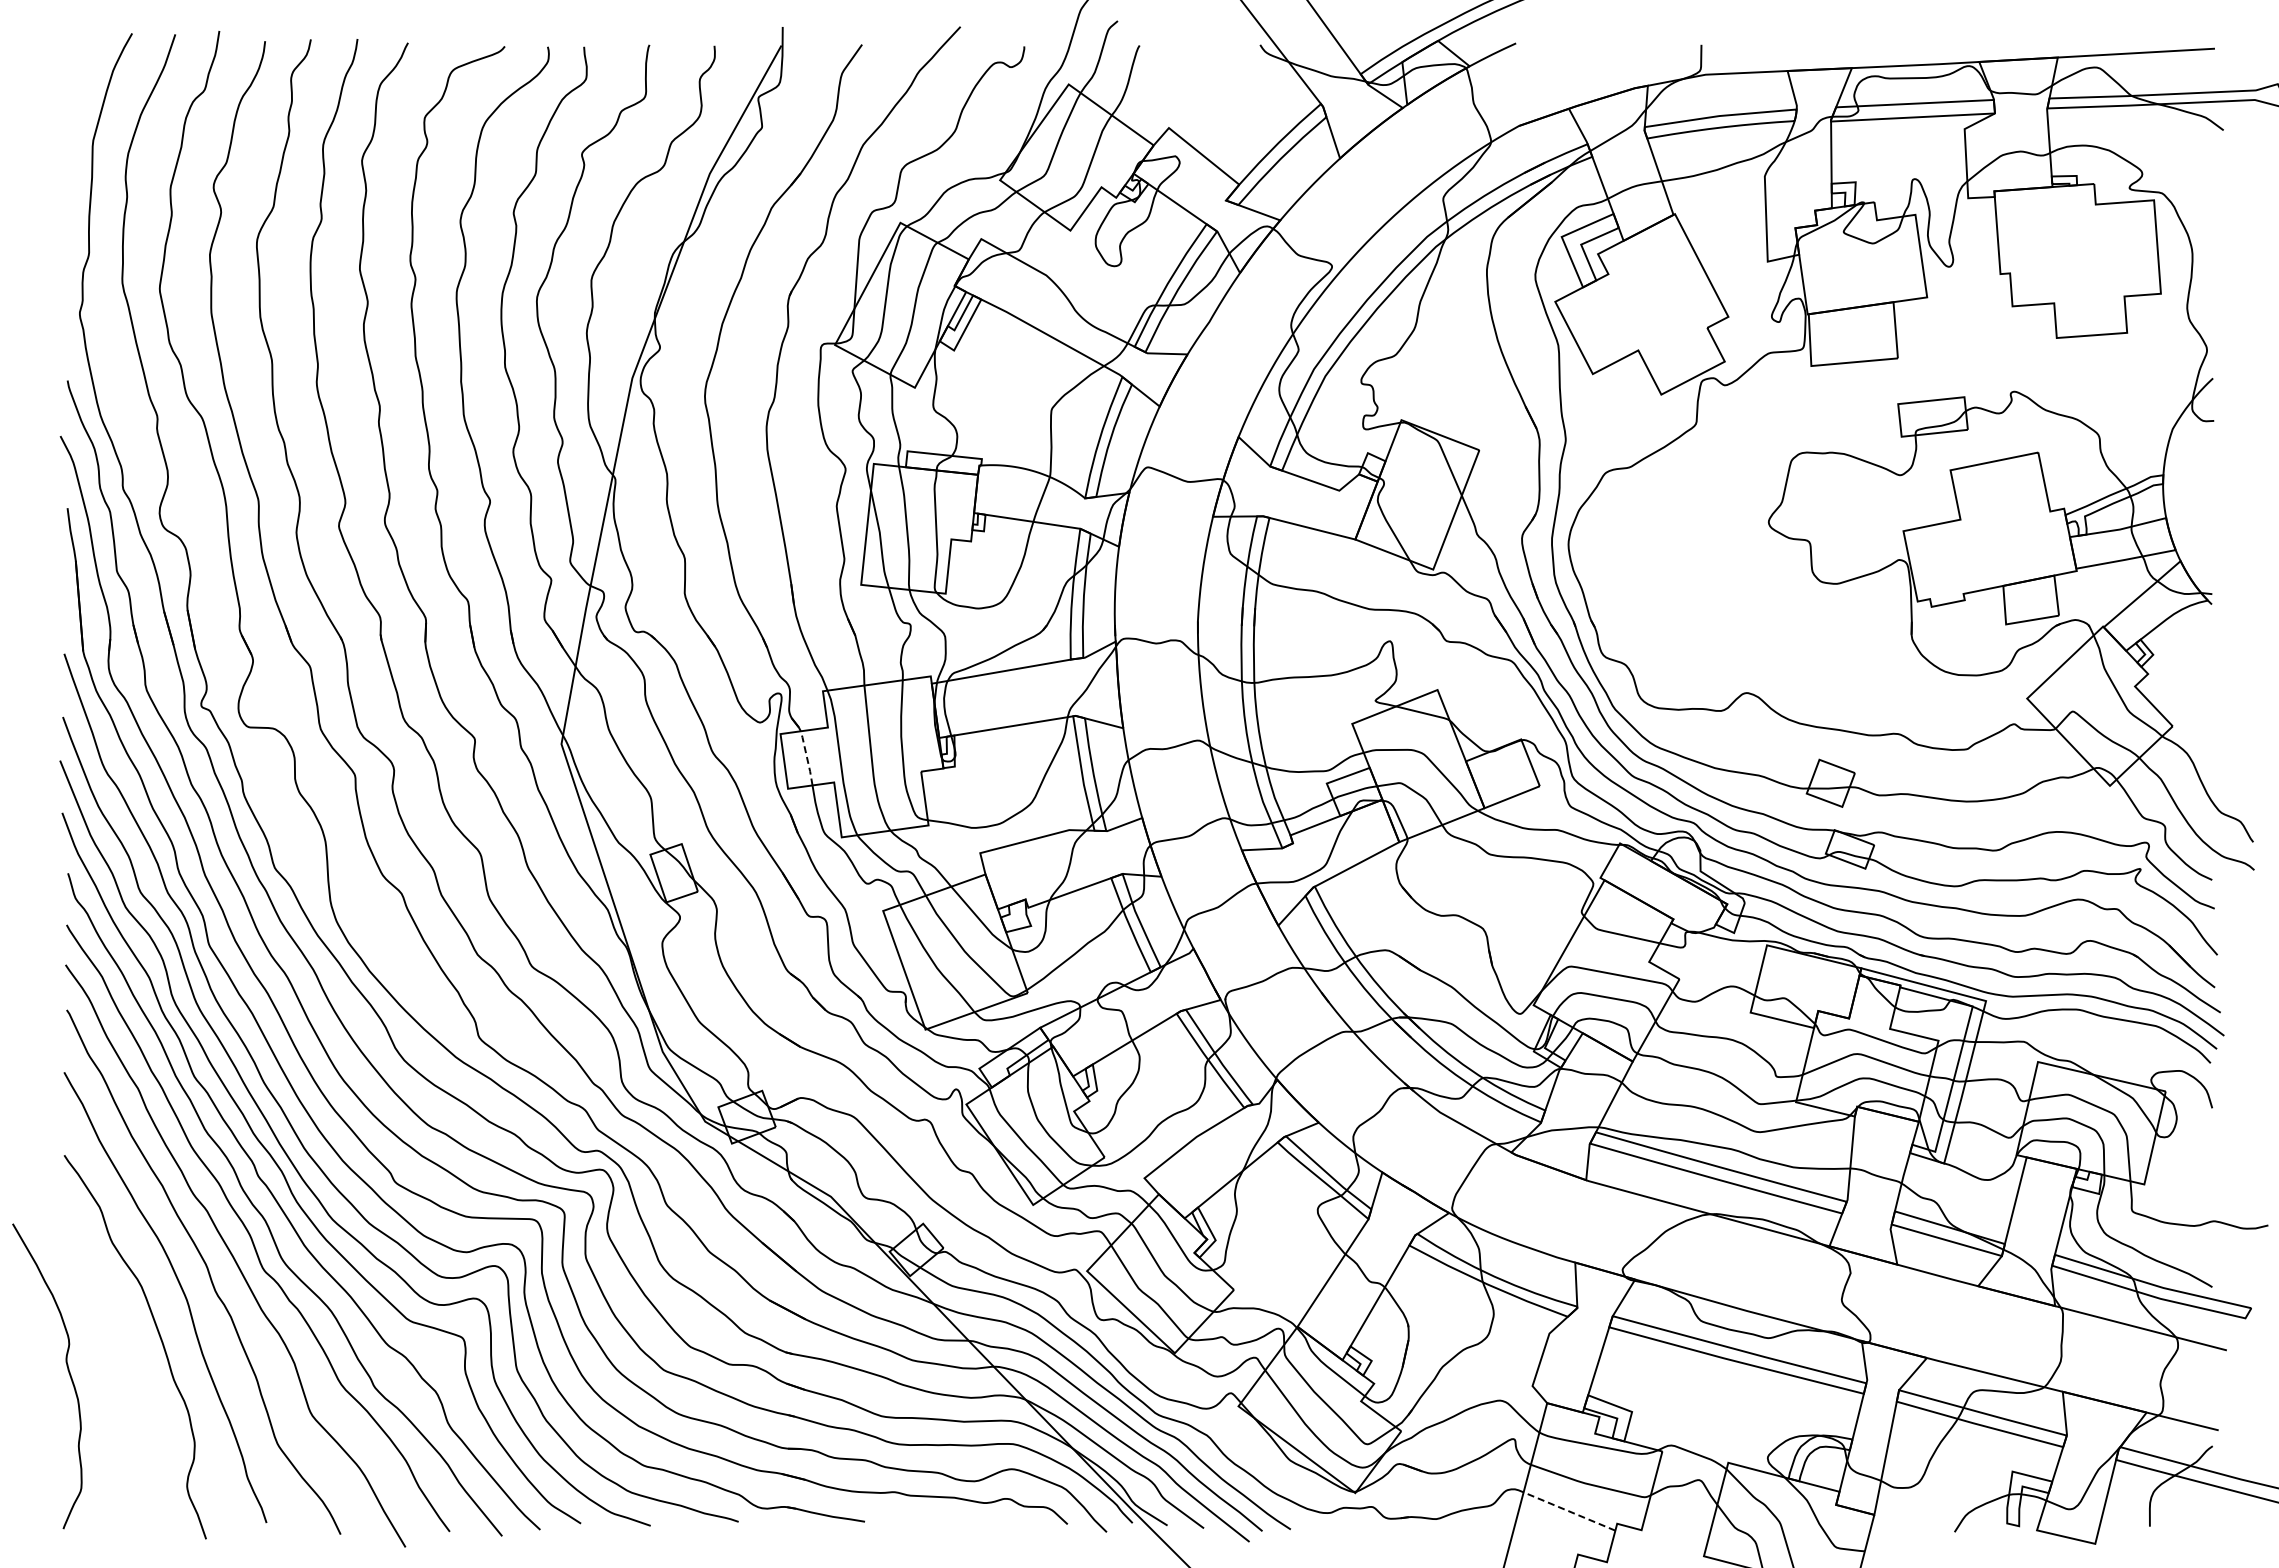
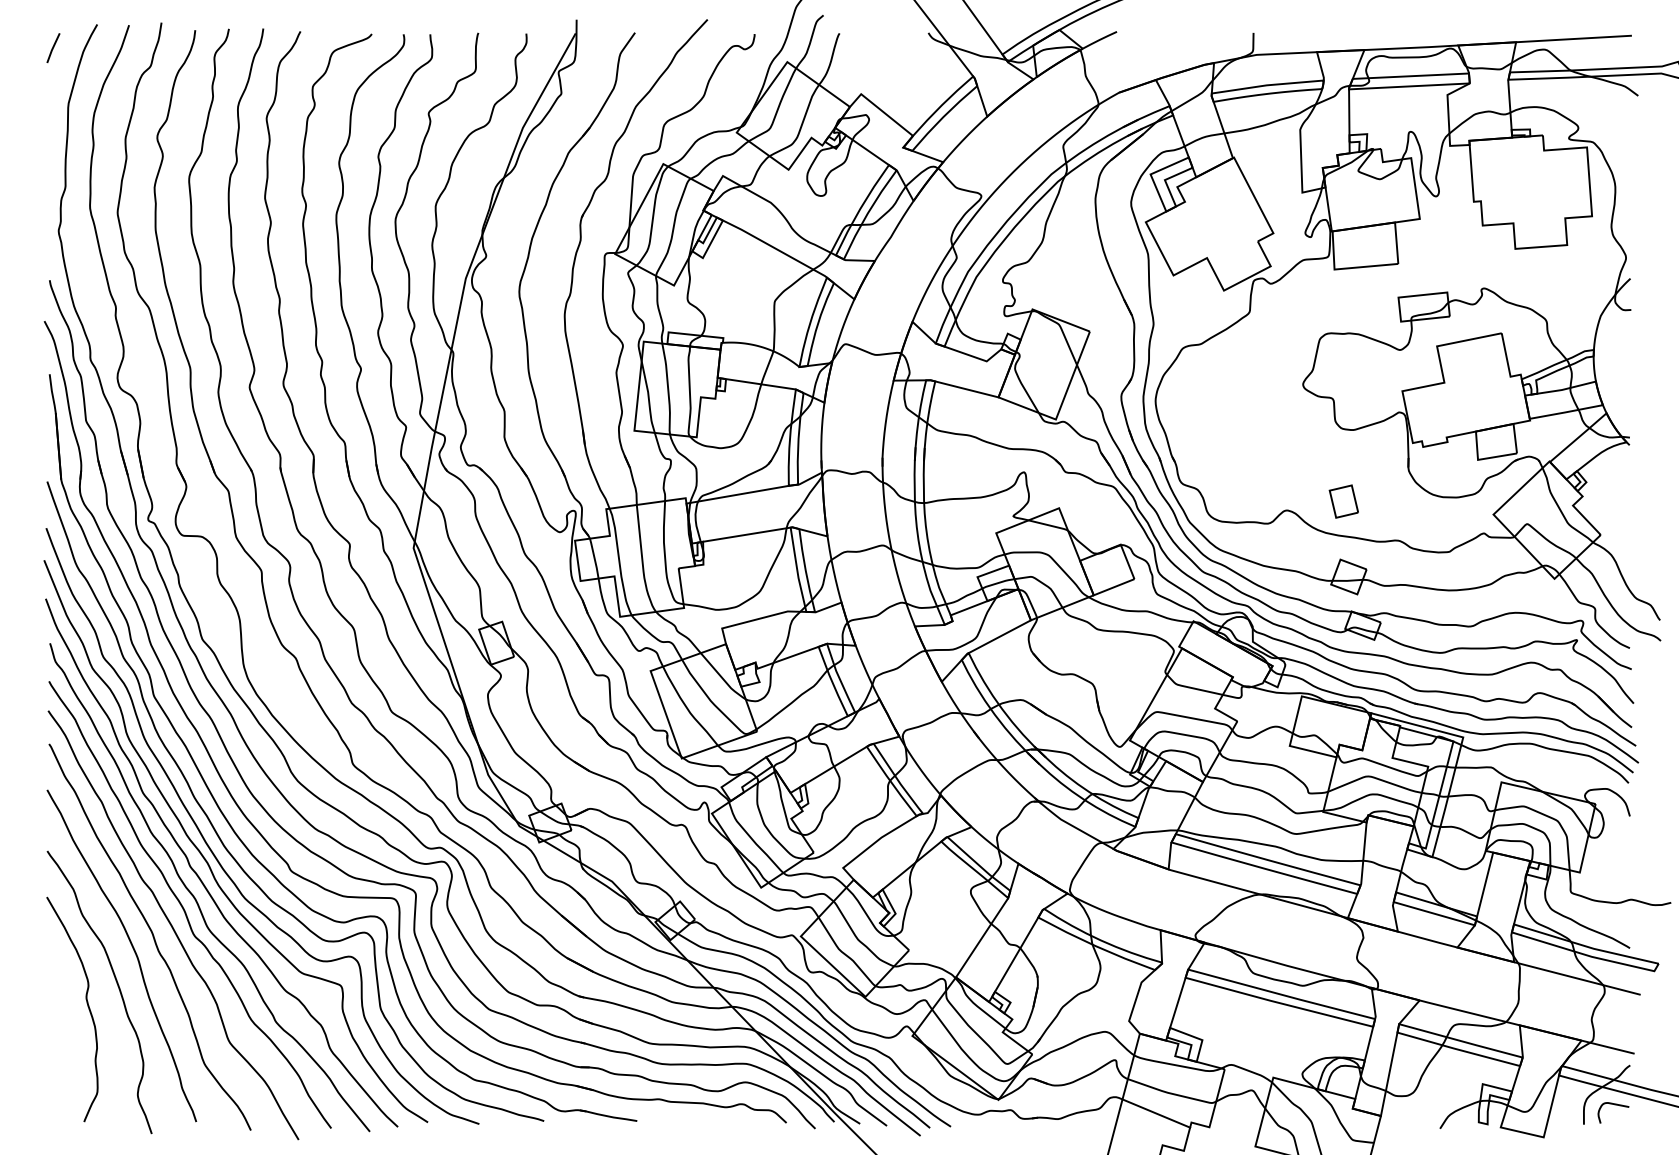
line: (72, 65) -> (53, 48), added
part: (1823, 680) -> (1343, 501), added
line: (807, 757) -> (594, 557), dashed -> solid
curve: (67, 1370) -> (87, 1005), moved
curve: (2193, 1500) -> (1616, 1105), added
line: (1569, 1511) -> (1156, 1113), dashed -> solid

